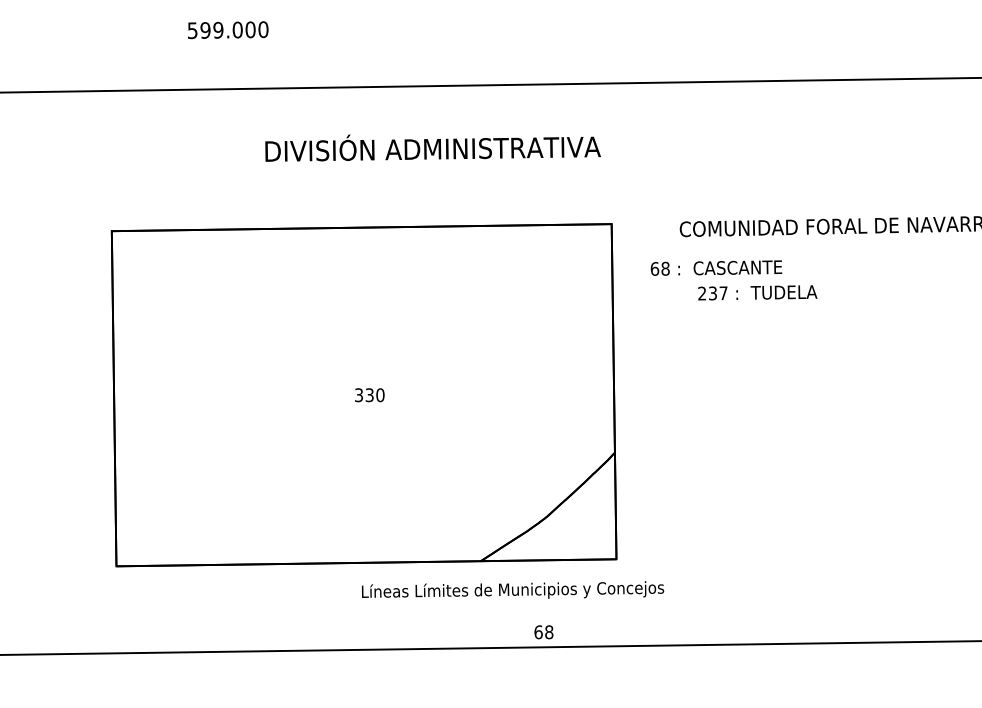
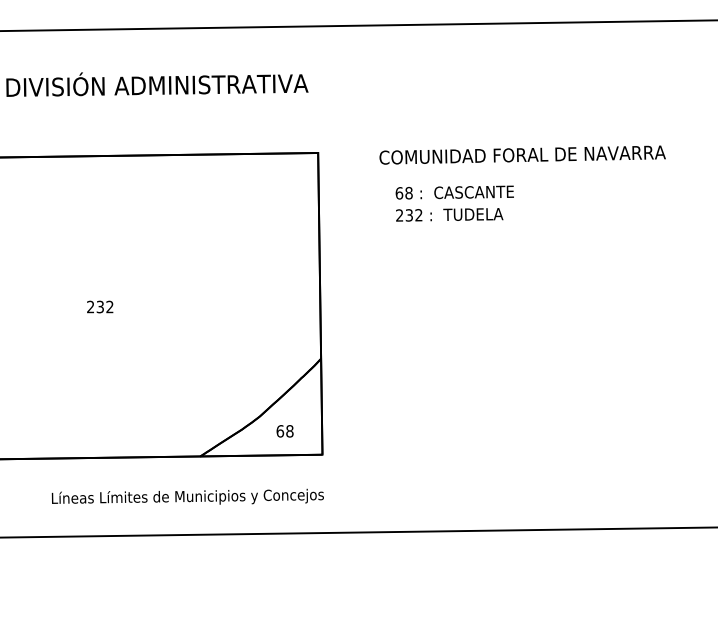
text: (716, 267) -> (454, 192), moved
text: (723, 293) -> (418, 215), 237 -> 232
text: (369, 395) -> (100, 307), 330 -> 232
text: (512, 589) -> (187, 496), moved
text: (543, 632) -> (284, 431), moved

